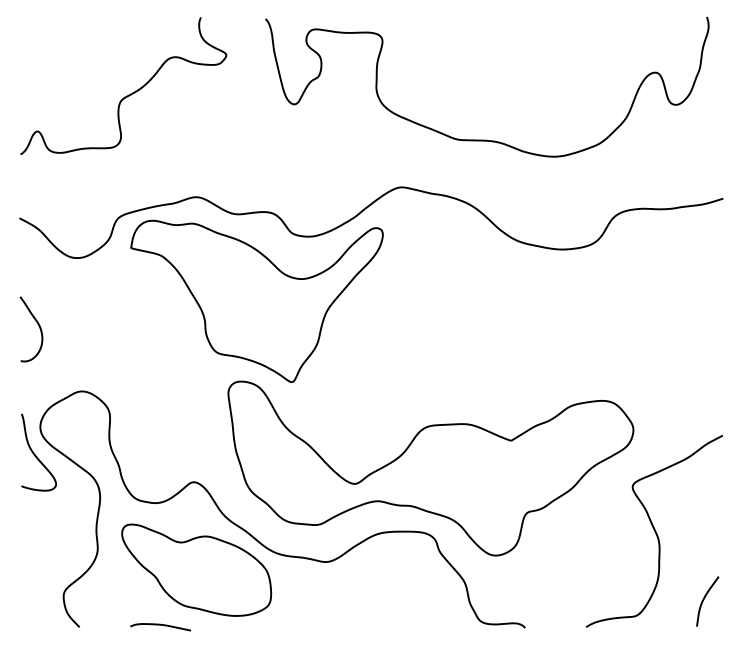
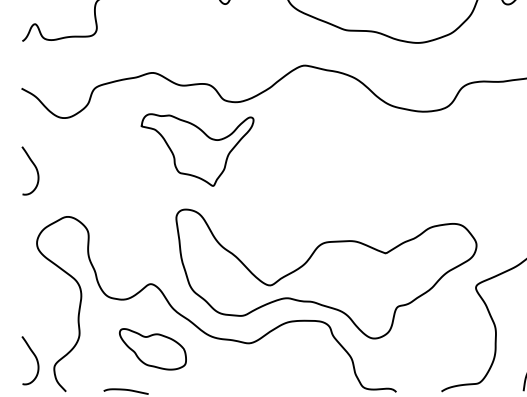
part: (256, 300) -> (197, 149), size x0.6
curve: (35, 454) -> (33, 263), removed
part: (196, 569) -> (152, 348), size x0.6
curve: (38, 582) -> (35, 358), added

